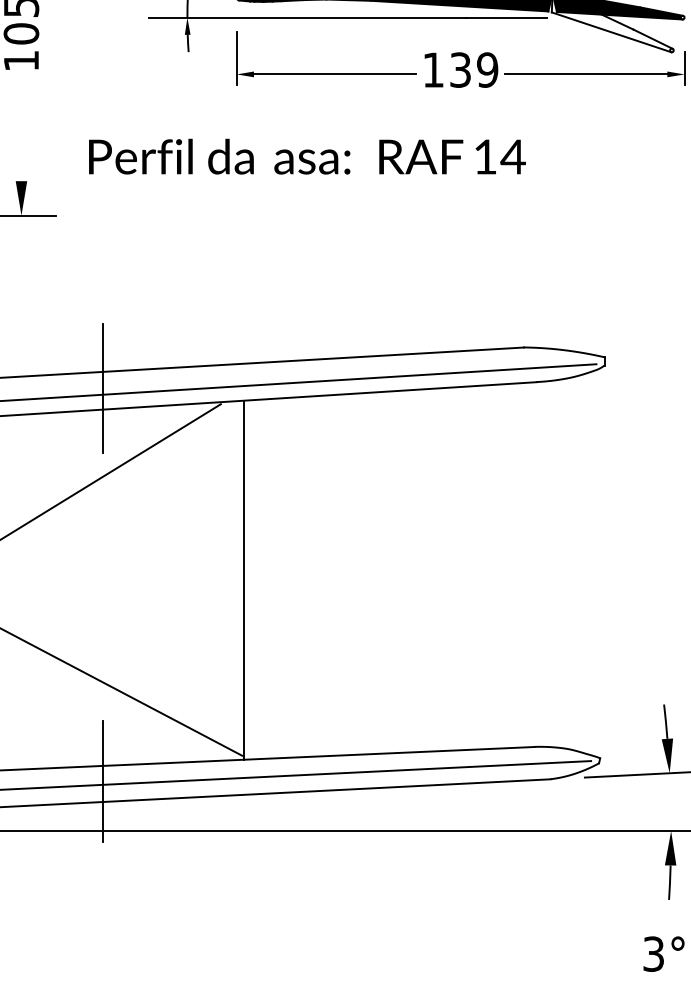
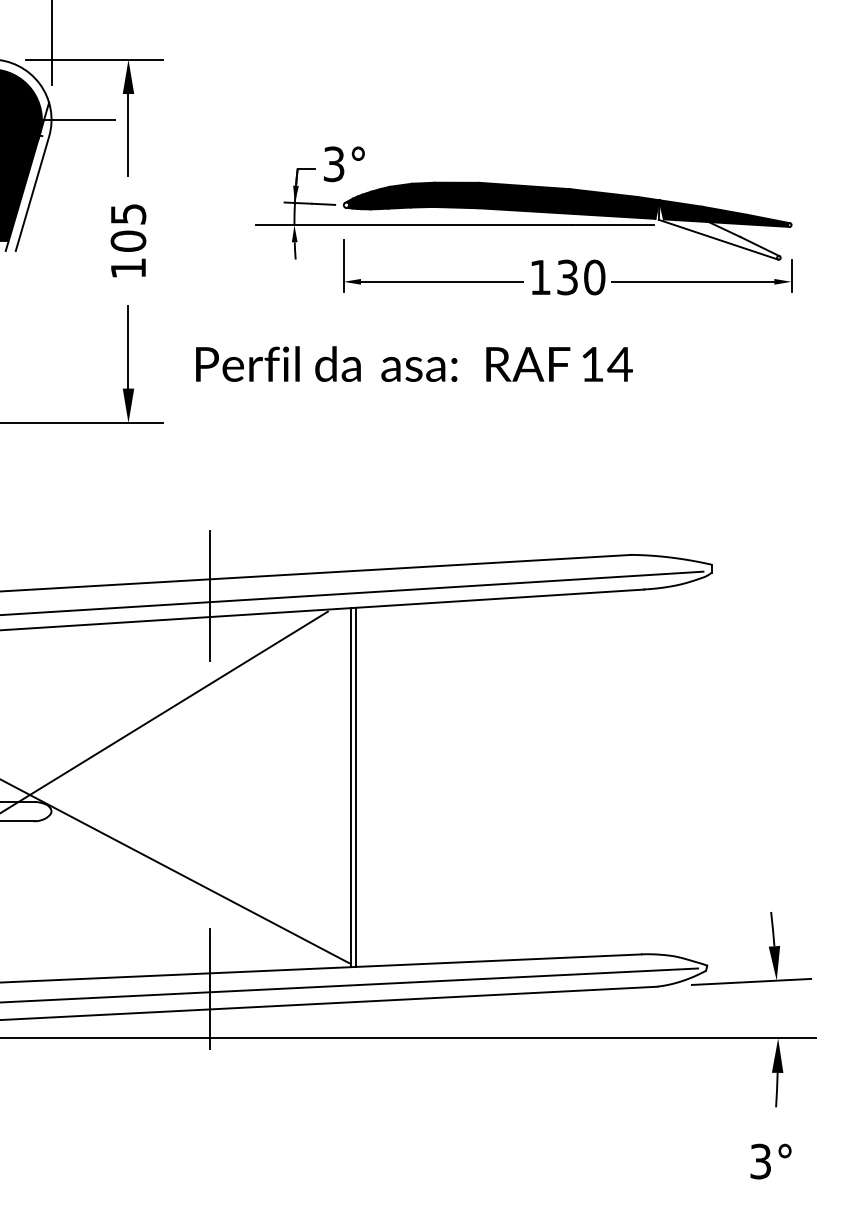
text: (487, 70) -> (594, 277), 139 -> 130
line: (21, 140) -> (128, 347), added
line: (248, 579) -> (355, 786), added

